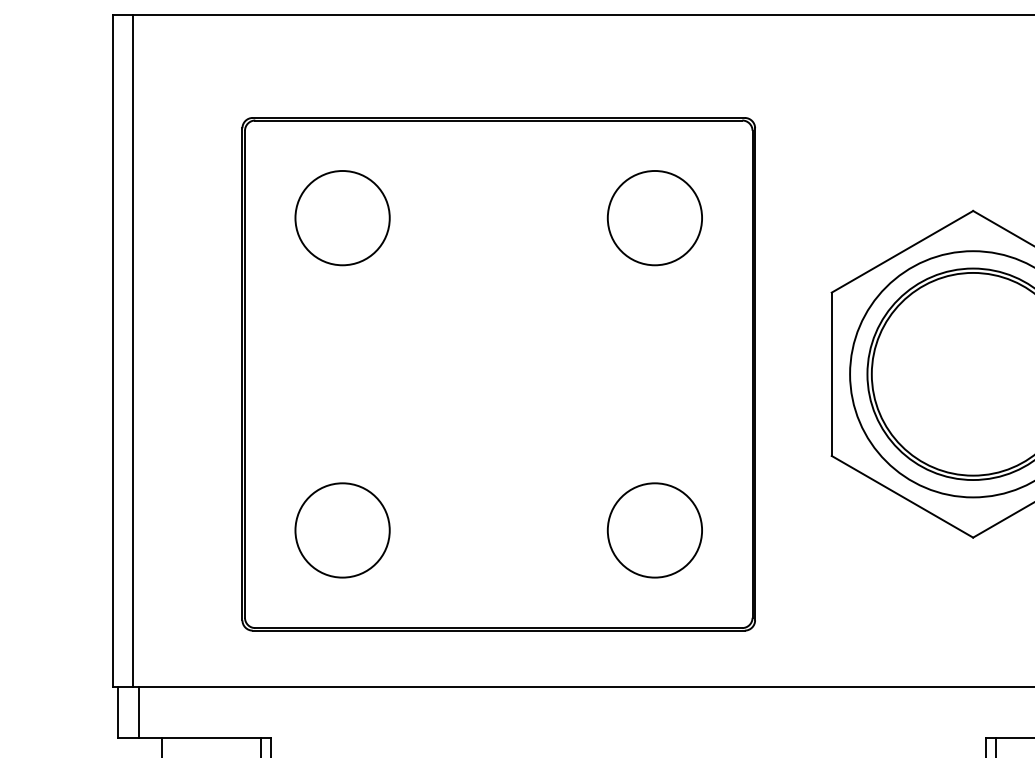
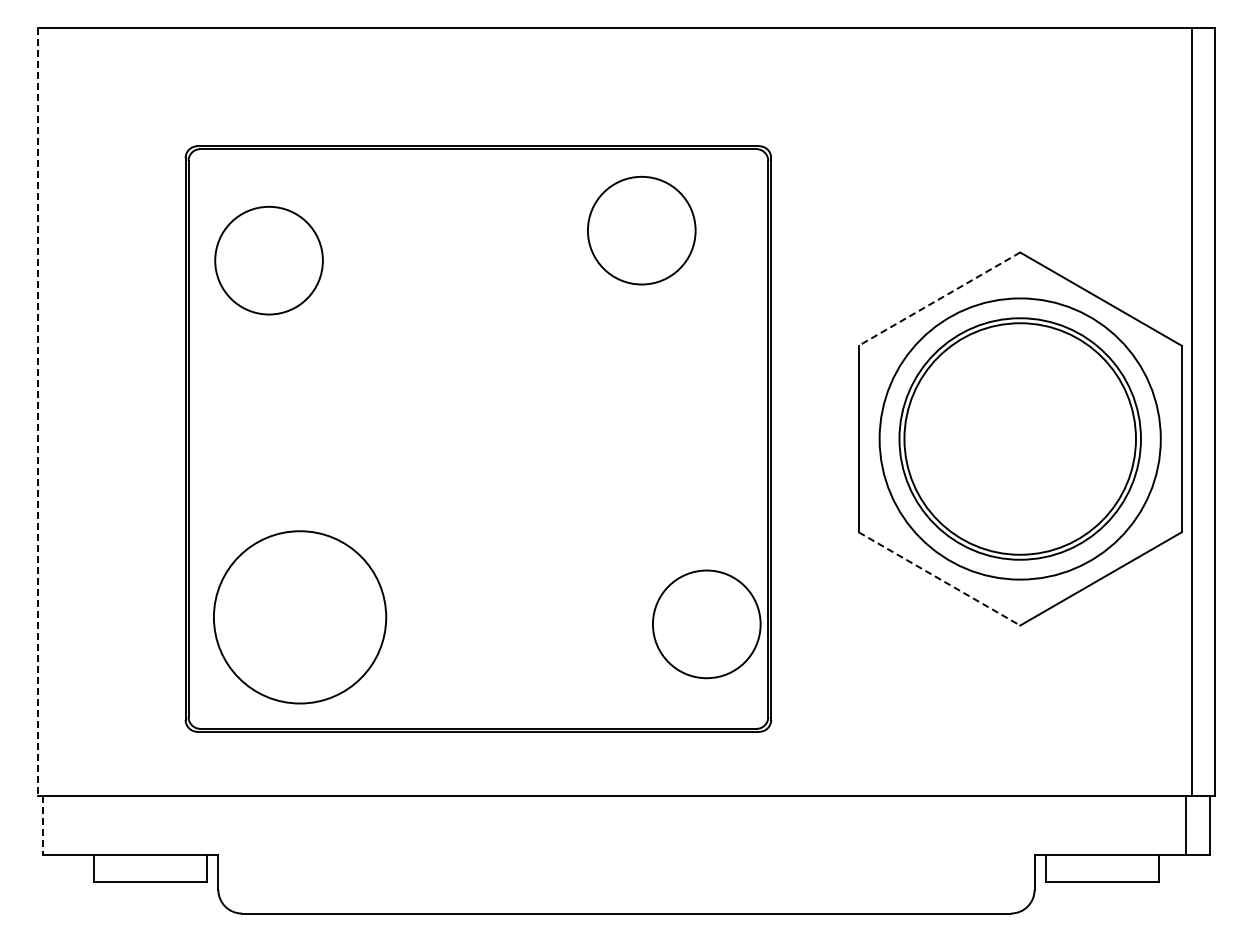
circle: (342, 217) -> (268, 260), moved
circle: (654, 217) -> (641, 230), moved
line: (902, 252) -> (939, 299), solid -> dashed
line: (133, 350) -> (61, 411), removed
line: (112, 351) -> (37, 412), solid -> dashed
line: (902, 497) -> (939, 579), solid -> dashed
circle: (342, 530) -> (299, 617), size x1.6
circle: (654, 530) -> (706, 624), moved
line: (138, 711) -> (67, 824), removed
line: (117, 712) -> (43, 825), solid -> dashed

